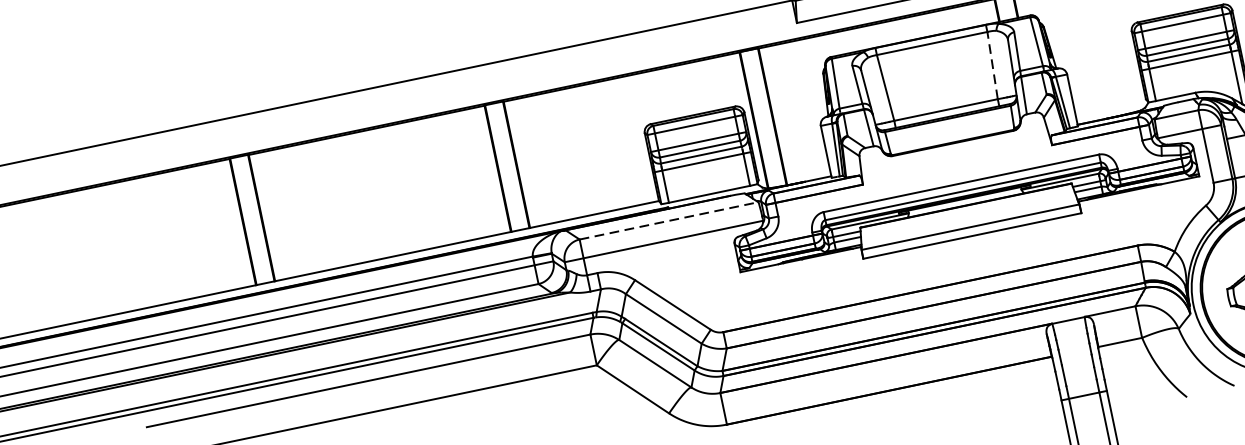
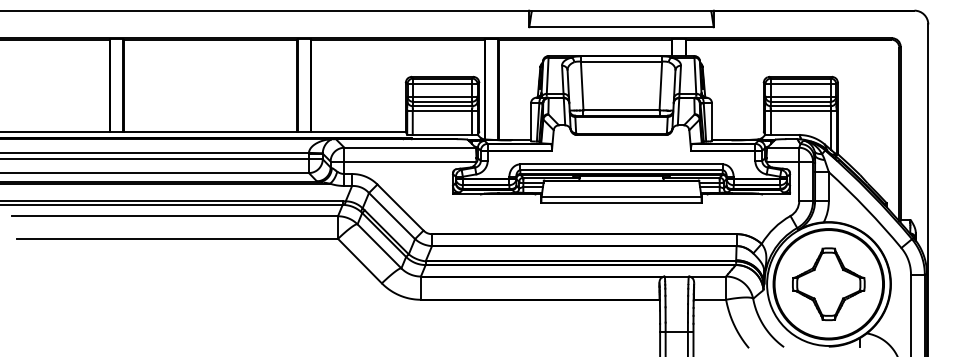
line: (991, 64) -> (660, 85), dashed -> solid
line: (669, 220) -> (410, 147), dashed -> solid

